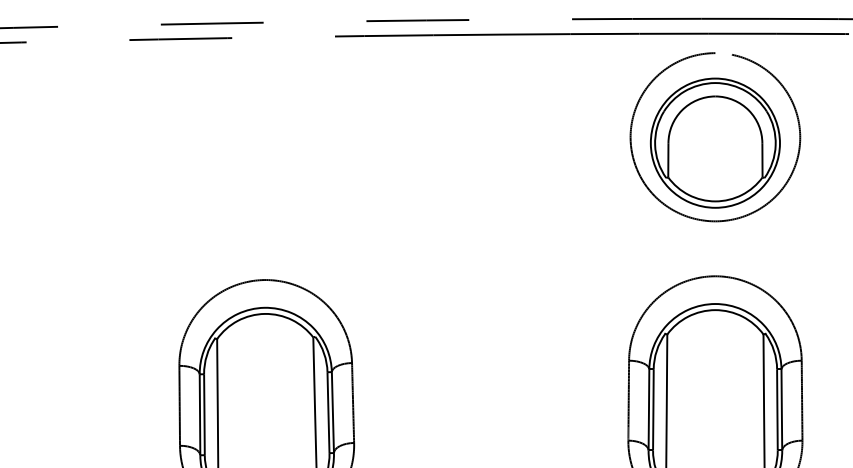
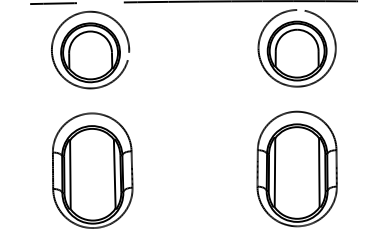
part: (261, 139) -> (90, 49), added

